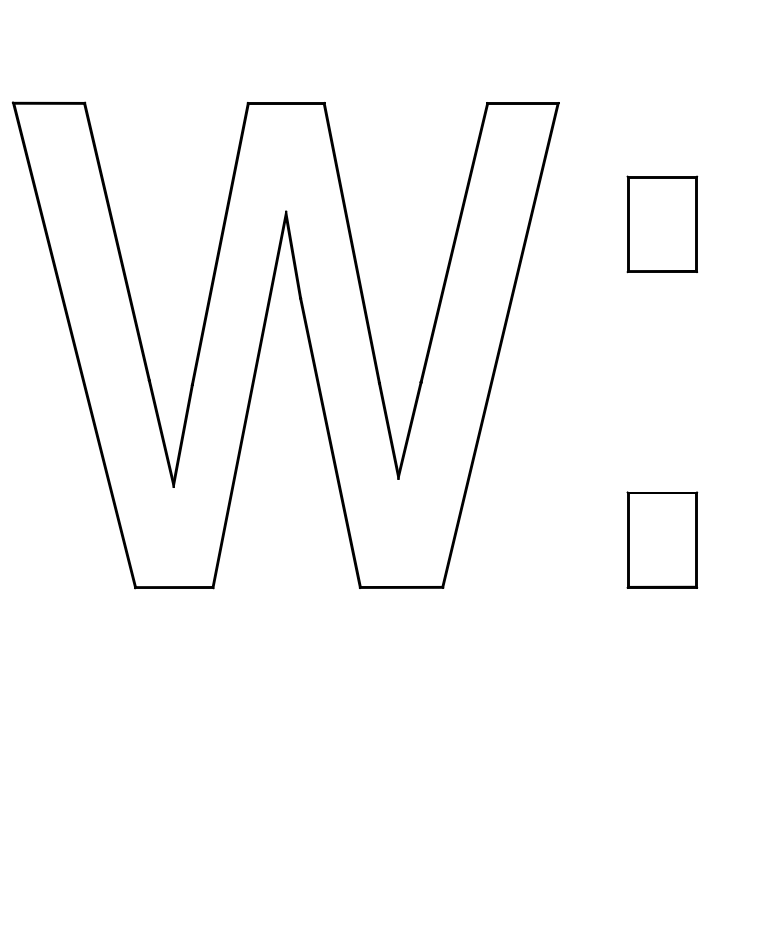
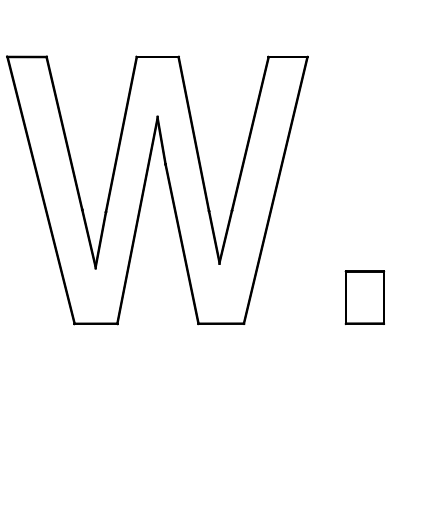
part: (661, 224) -> (364, 123), removed

